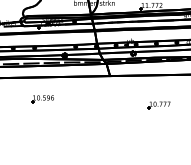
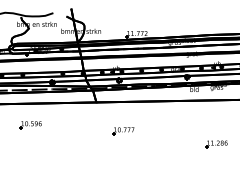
part: (159, 105) -> (123, 131), moved

